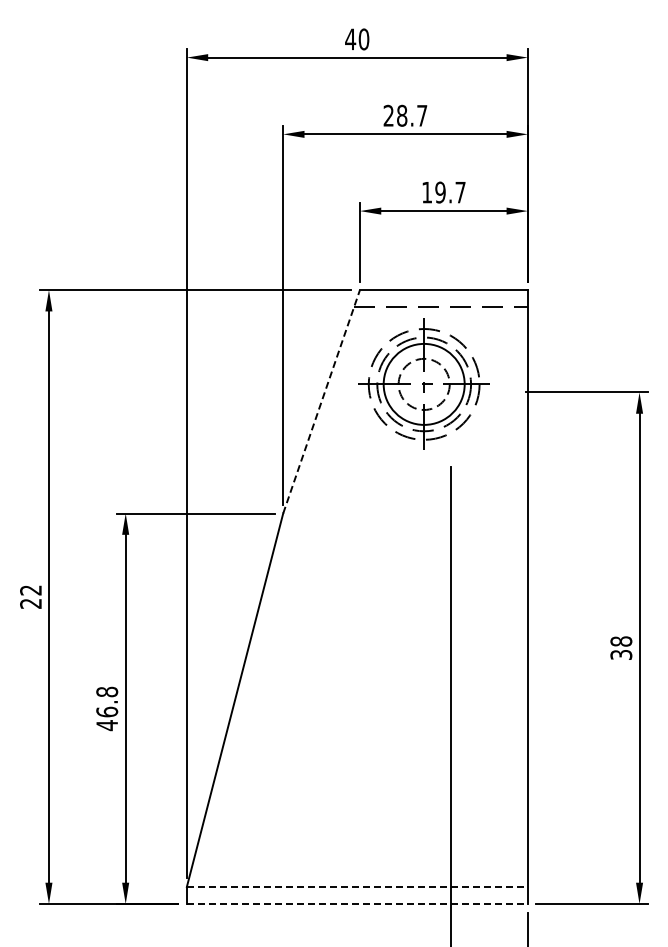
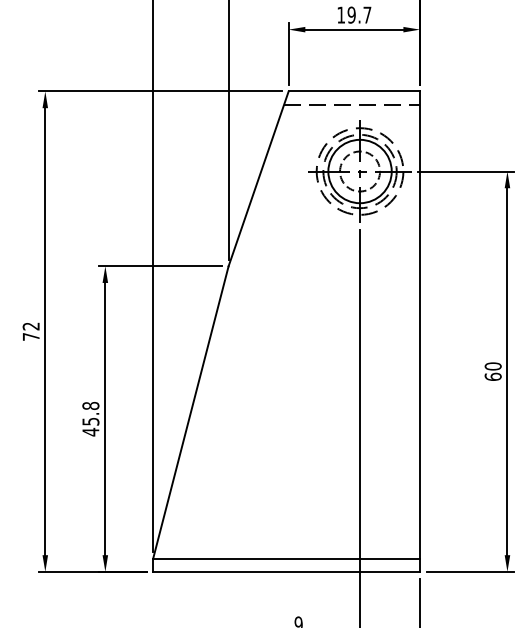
part: (423, 383) -> (359, 170), moved
line: (321, 401) -> (258, 178), dashed -> solid
text: (30, 603) -> (30, 336), 22 -> 72
text: (621, 648) -> (493, 371), 38 -> 60
text: (107, 711) -> (91, 421), 46.8 -> 45.8
line: (357, 886) -> (286, 558), dashed -> solid
line: (357, 904) -> (286, 572), dashed -> solid

